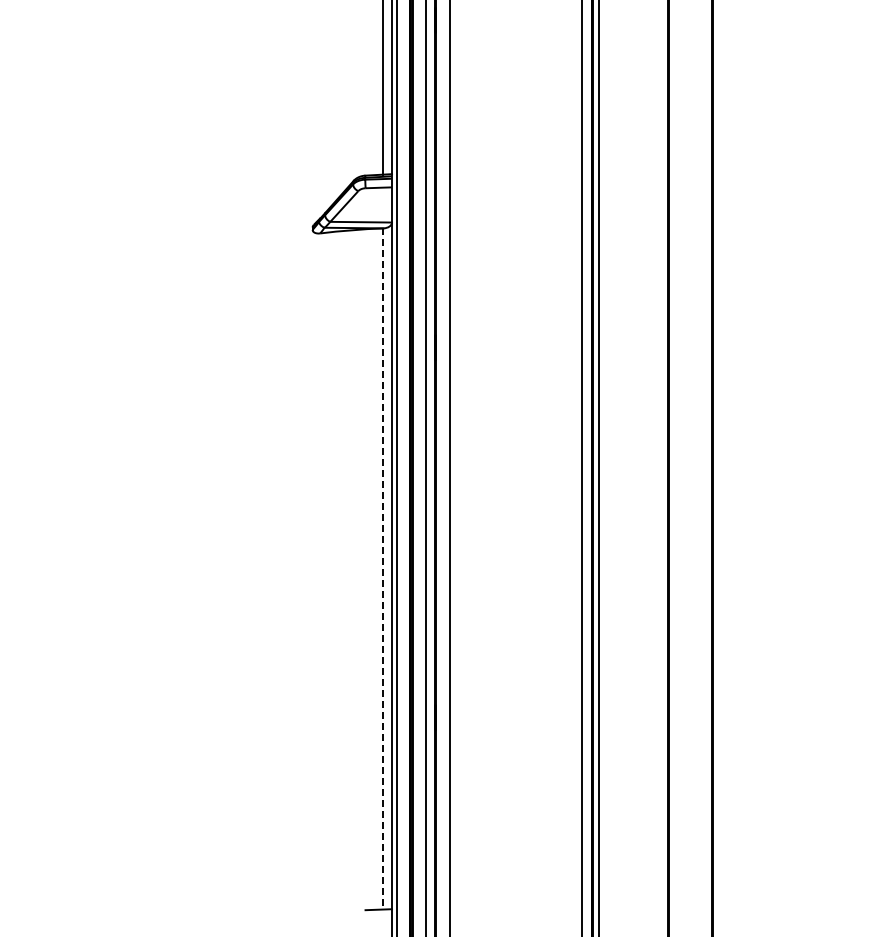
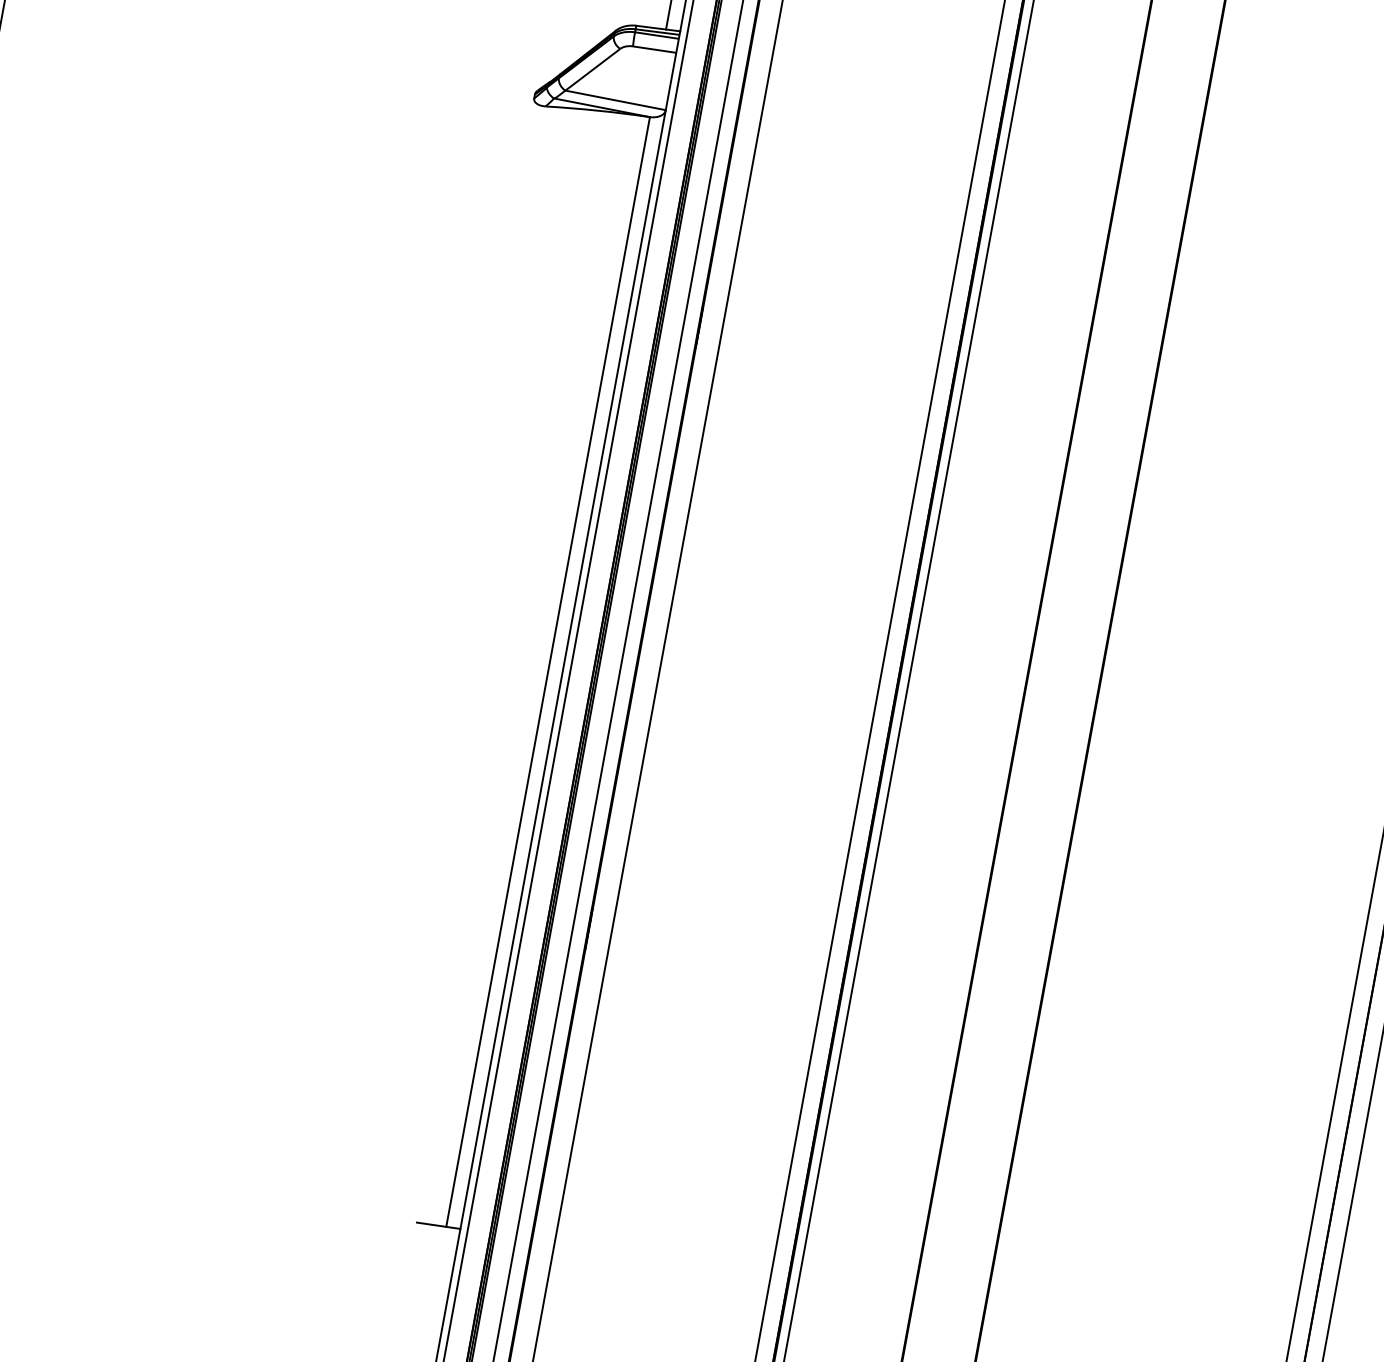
line: (383, 568) -> (548, 671), dashed -> solid

